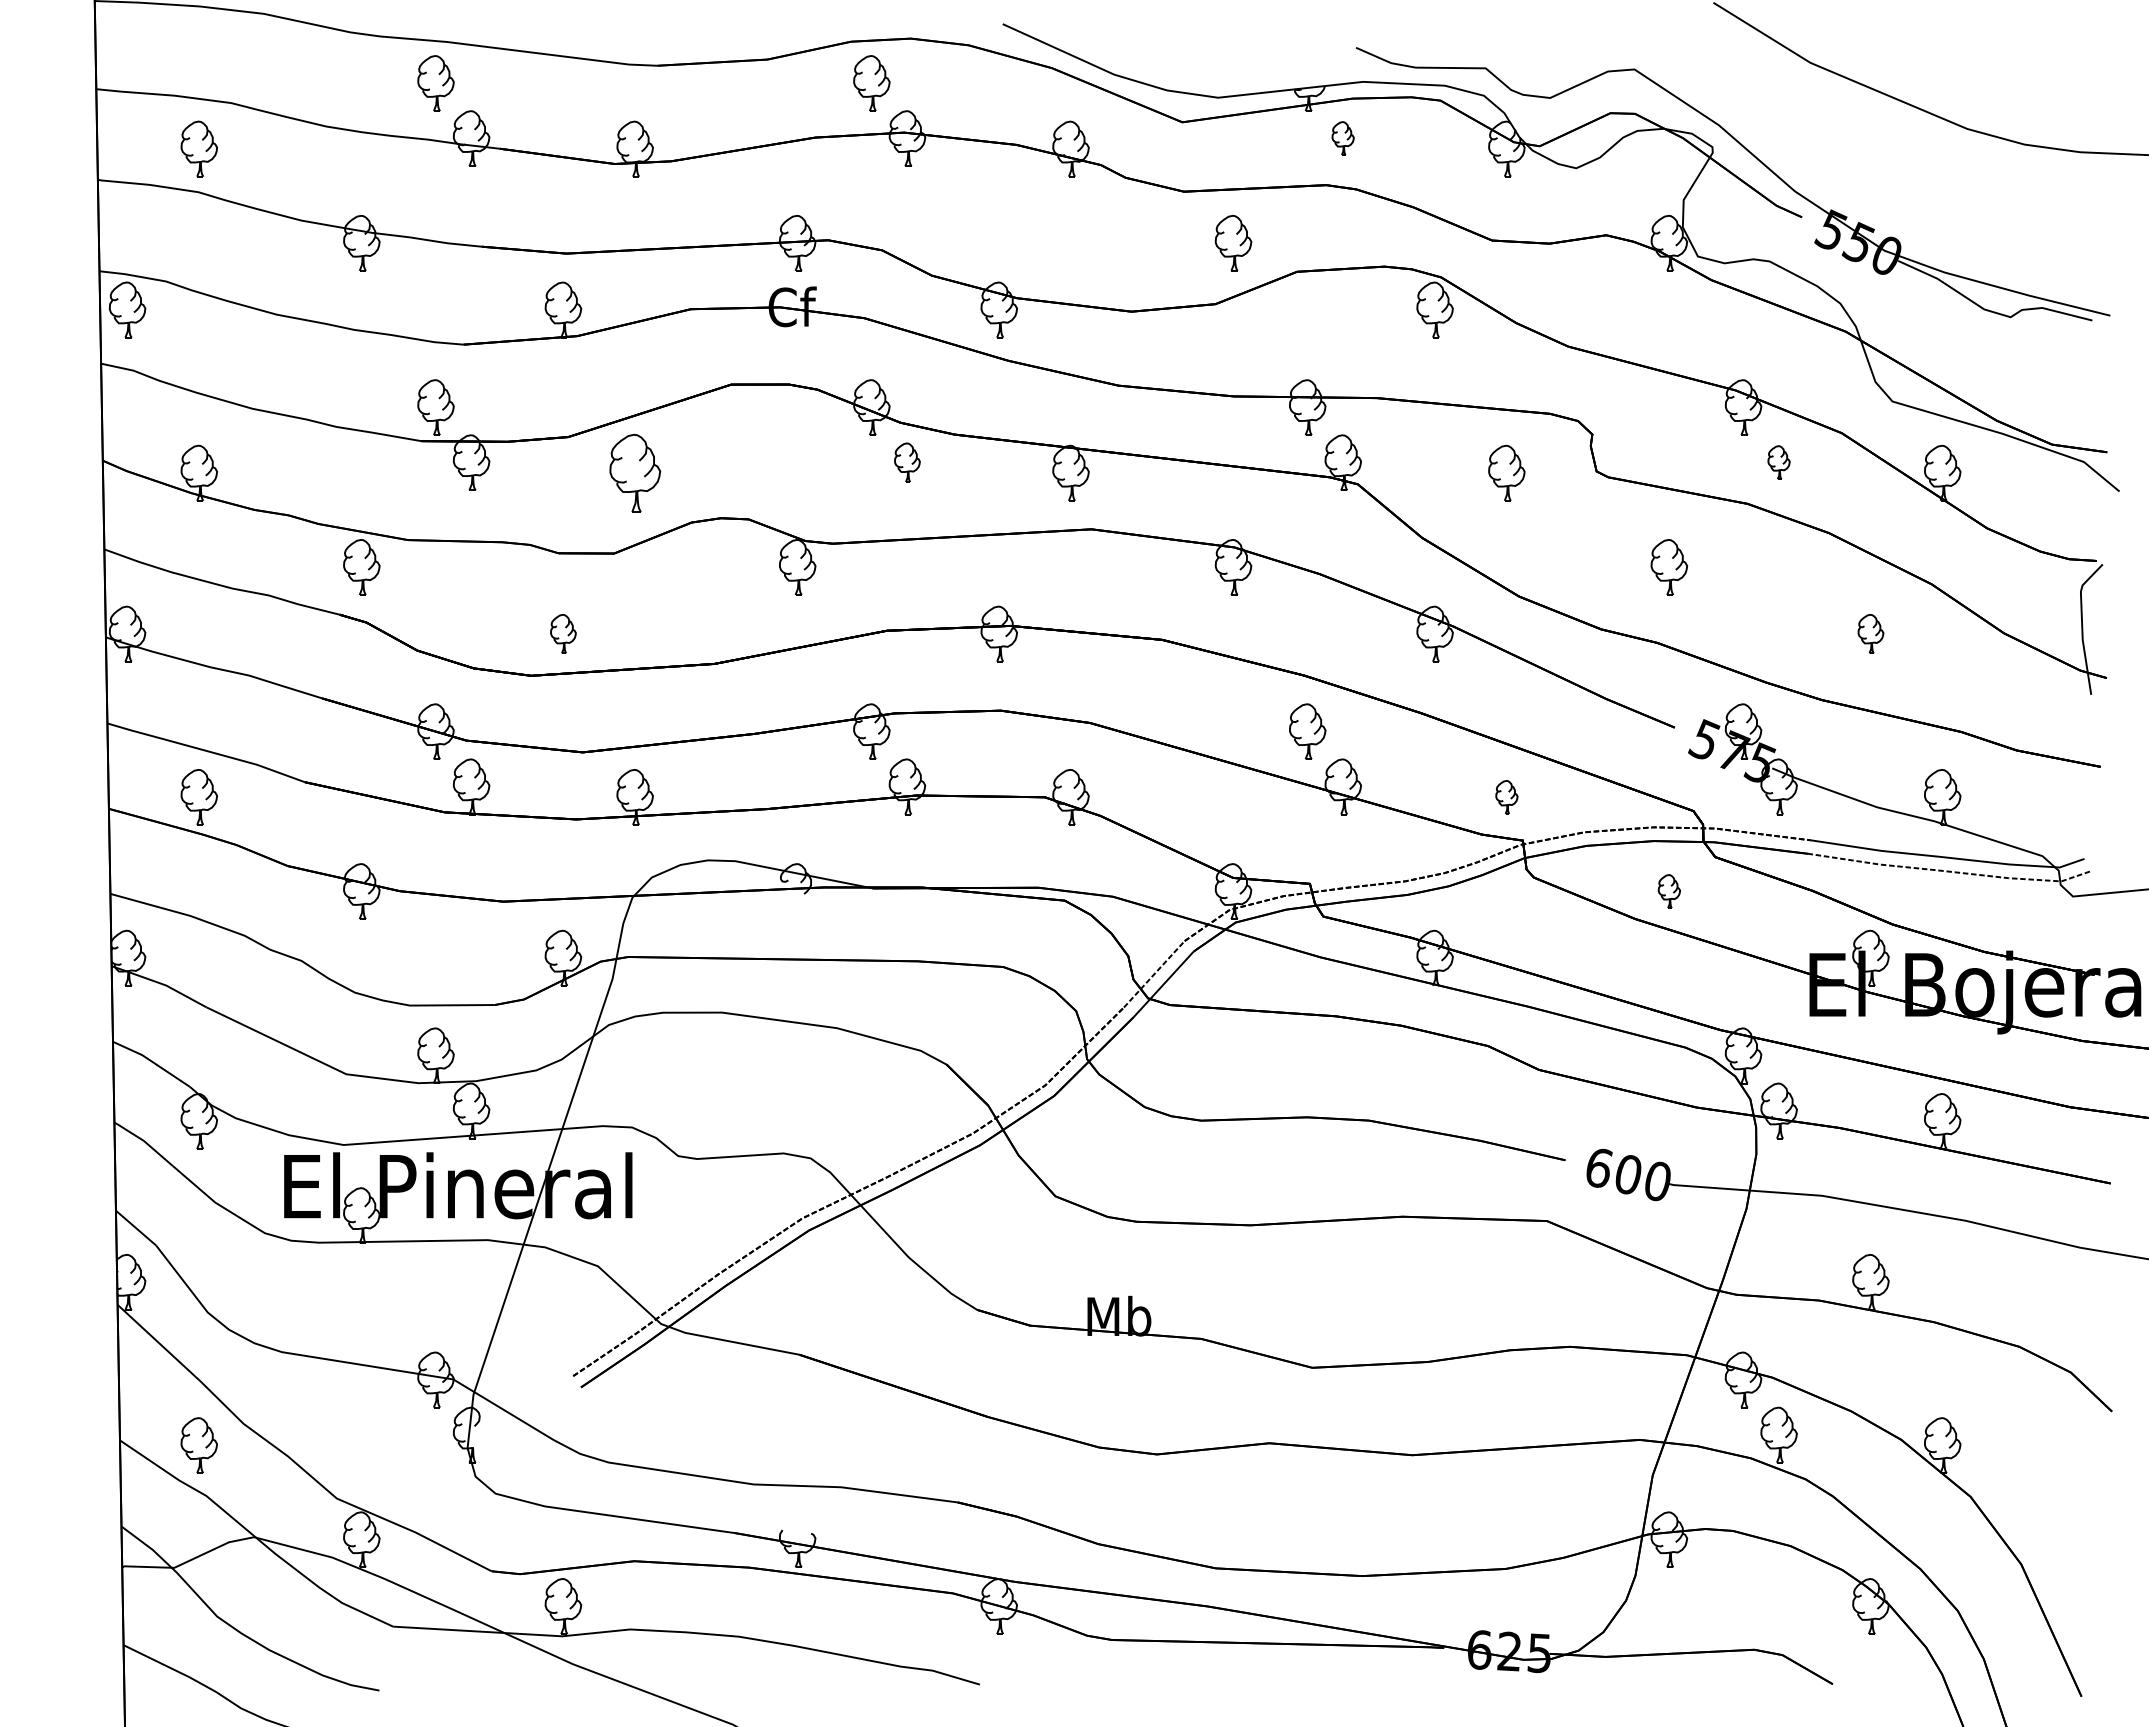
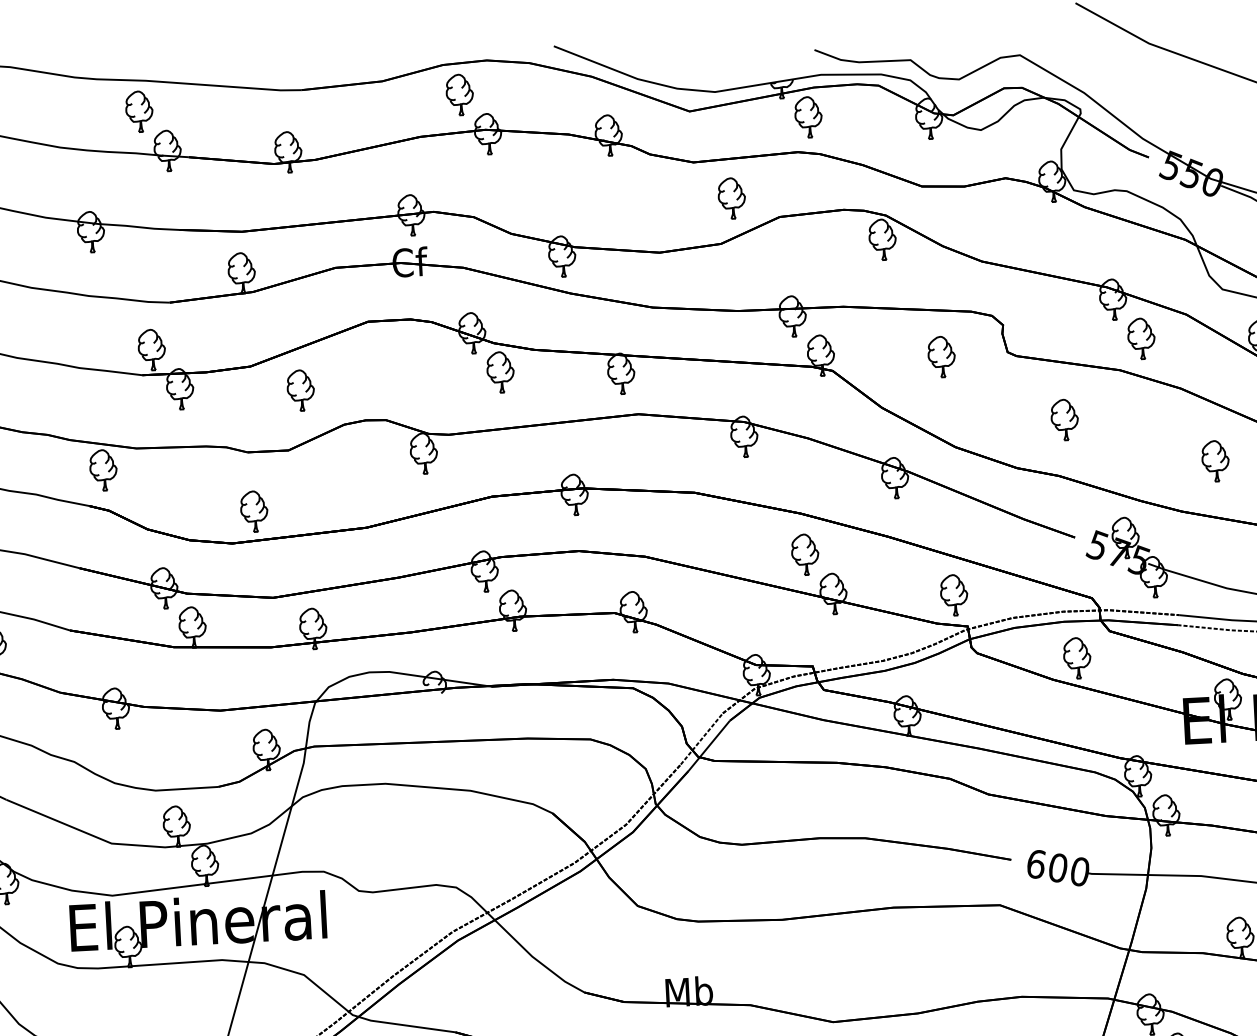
part: (1342, 138) -> (808, 117), size x1.67
part: (907, 462) -> (500, 372), size x1.43
part: (1778, 462) -> (1141, 338), size x1.67
part: (634, 472) -> (300, 390), size x0.71
part: (563, 633) -> (254, 511), size x1.43
part: (1870, 633) -> (1215, 460), size x1.43
part: (1506, 797) -> (953, 595), size x1.67
part: (1669, 891) -> (1077, 658), size x1.67

